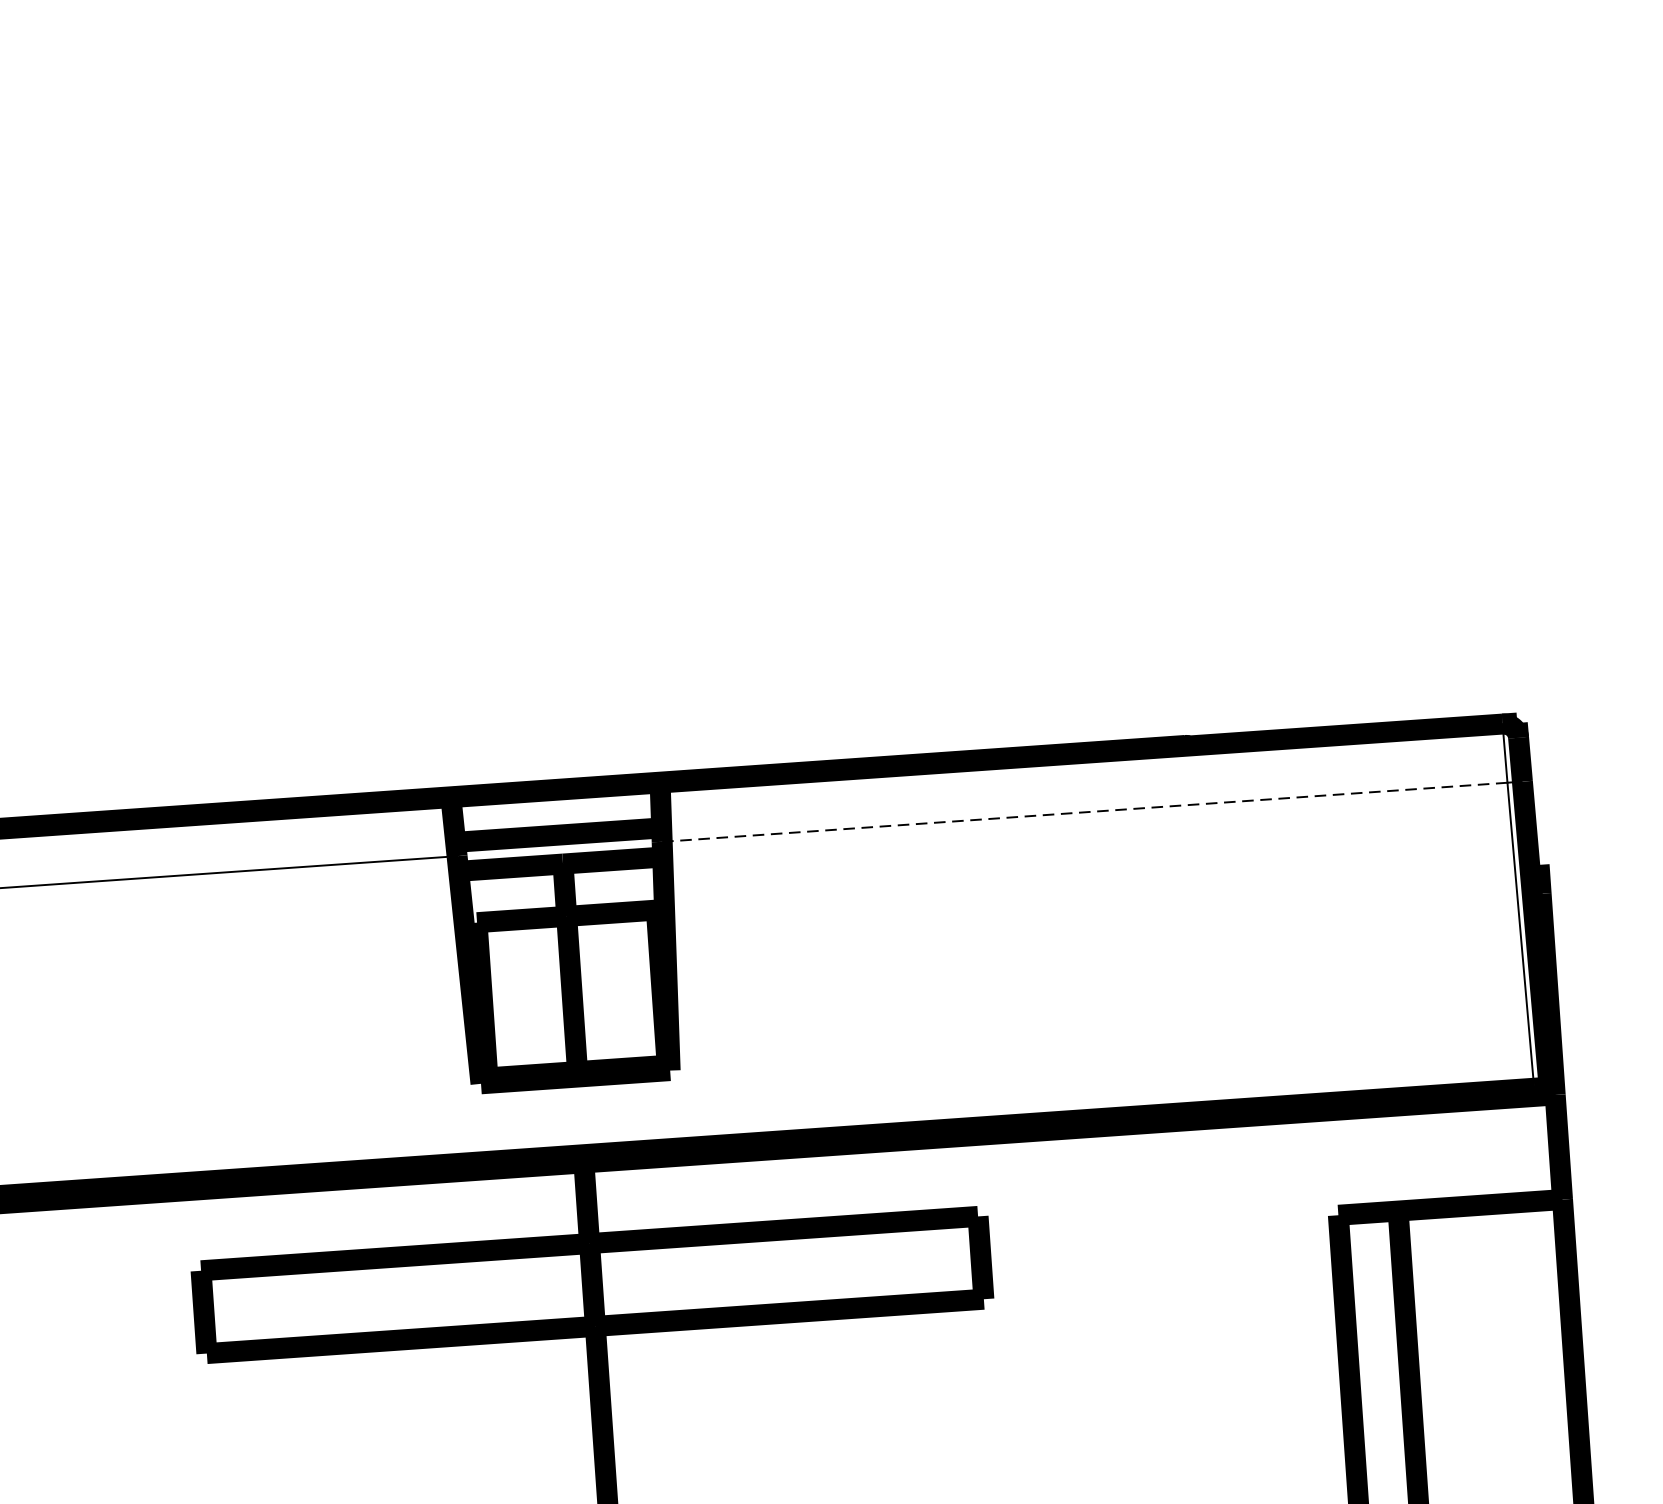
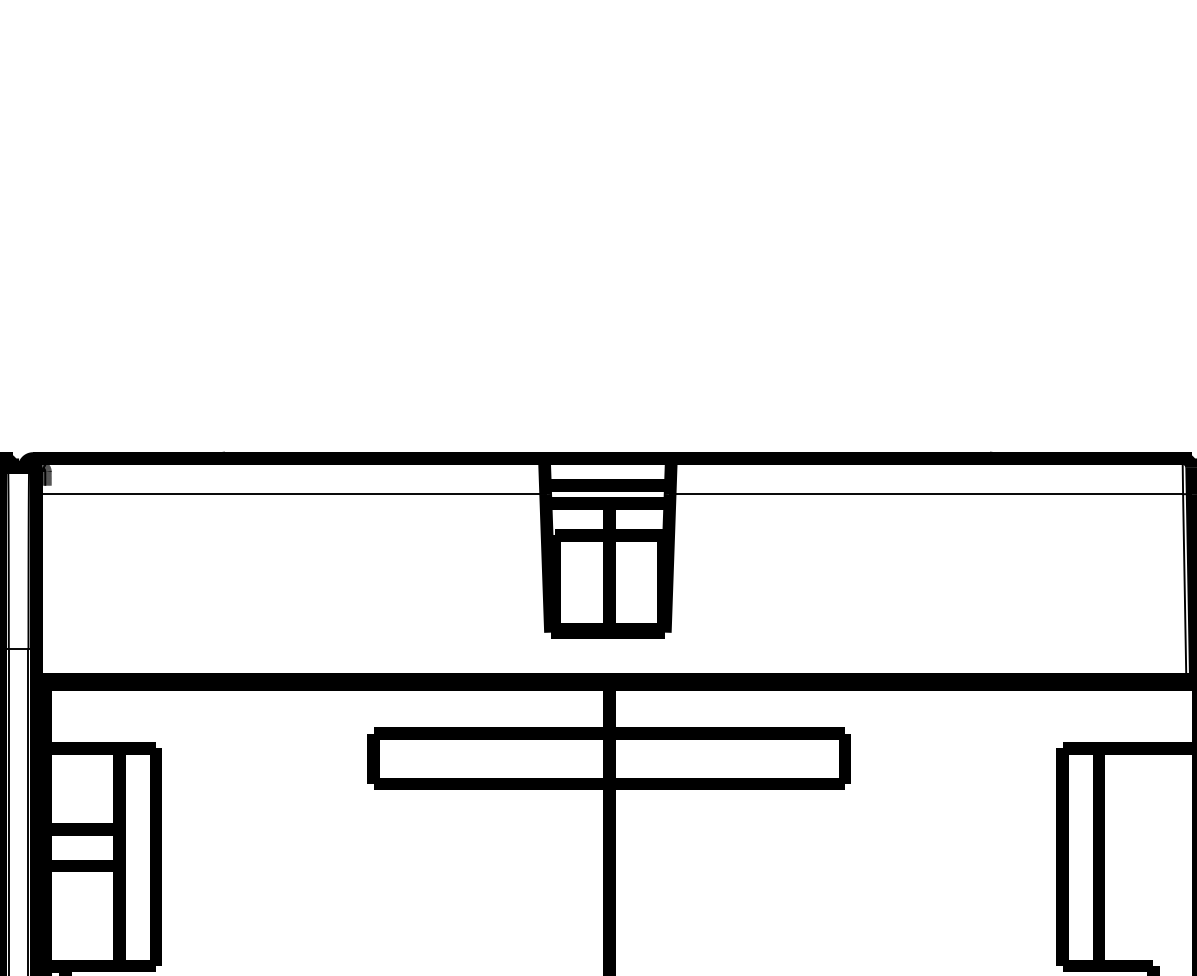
line: (1084, 812) -> (926, 494), dashed -> solid

